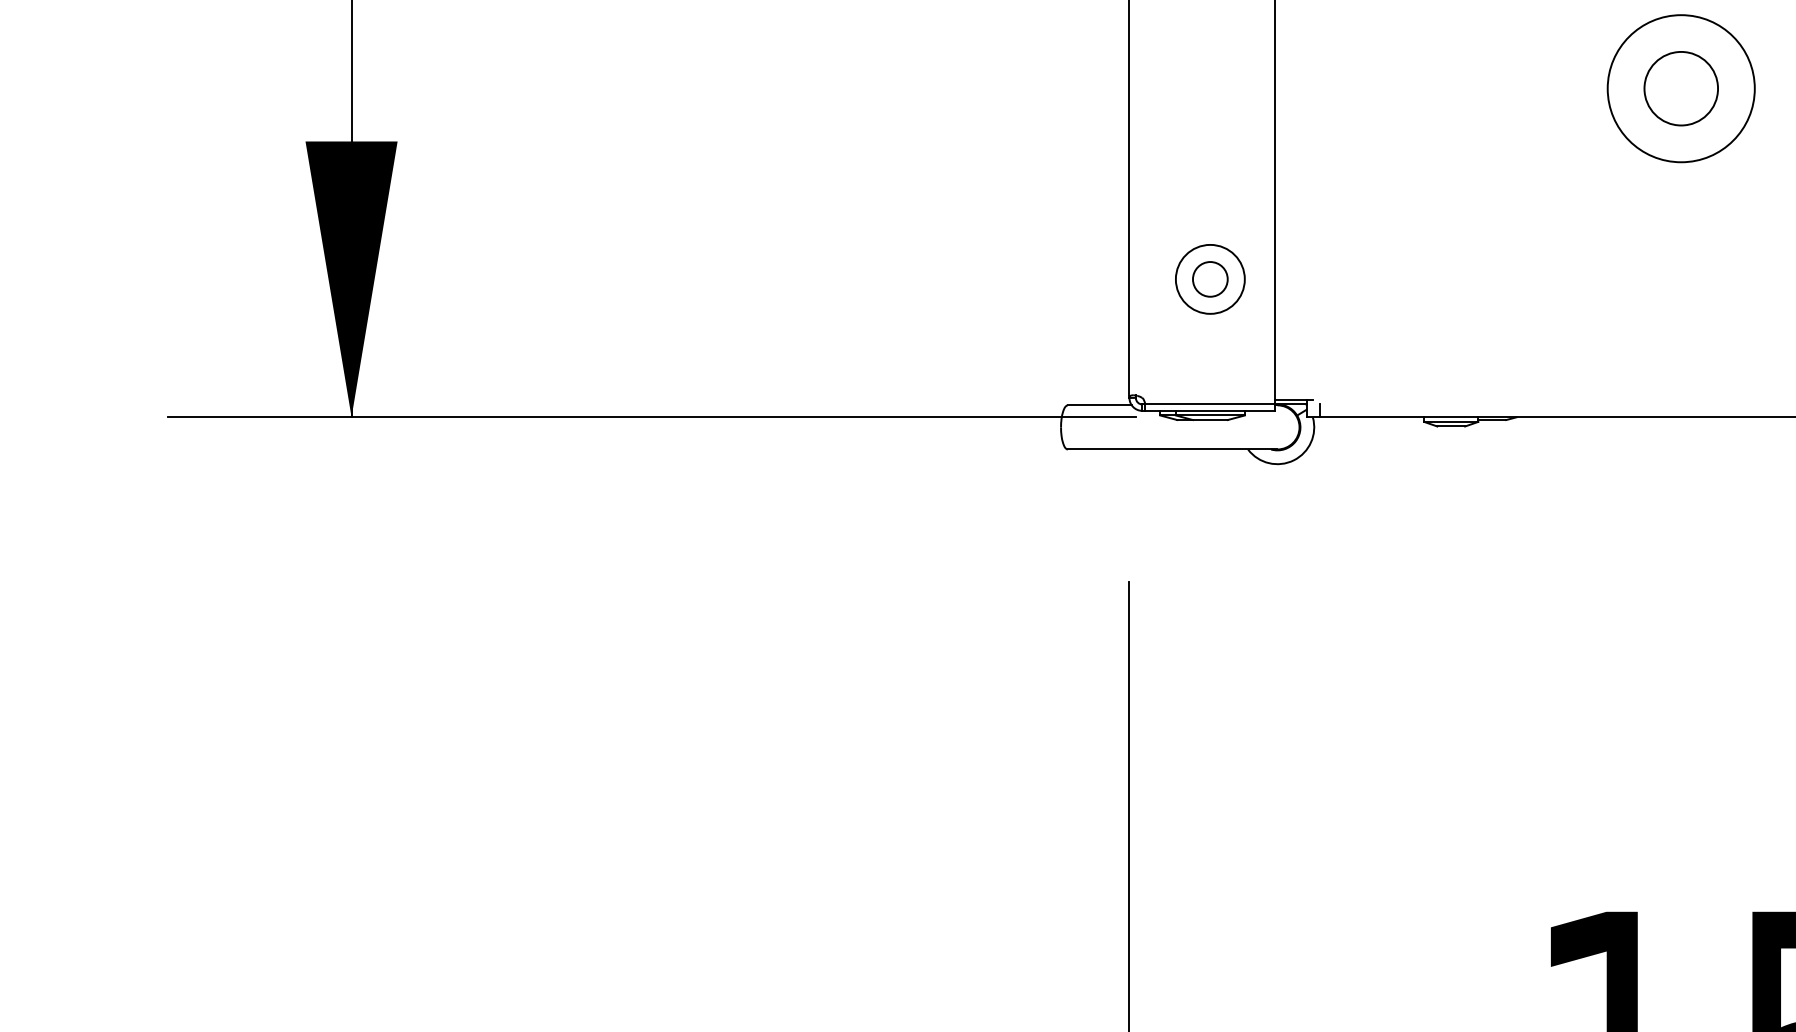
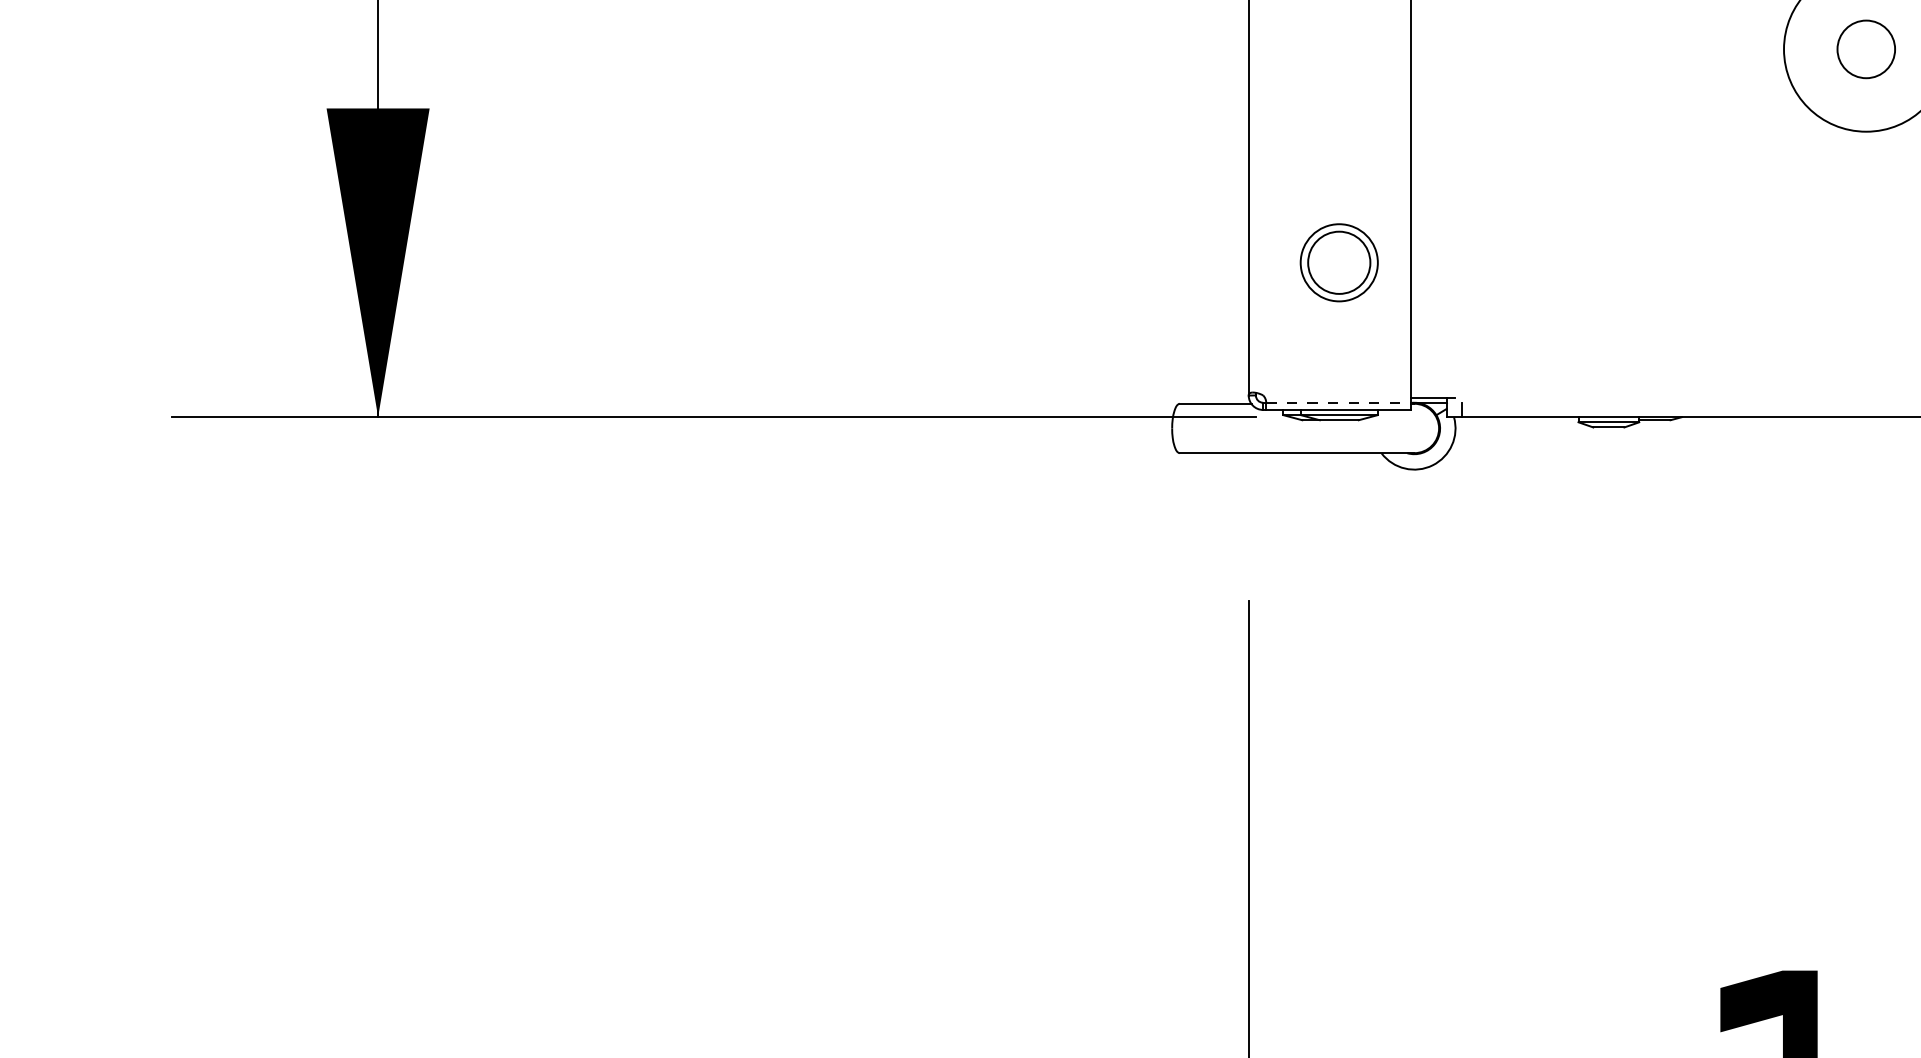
circle: (1681, 88) -> (1866, 49), size x0.7
circle: (1209, 279) -> (1338, 262), size x1.6
line: (1209, 404) -> (1338, 402), solid -> dashed

